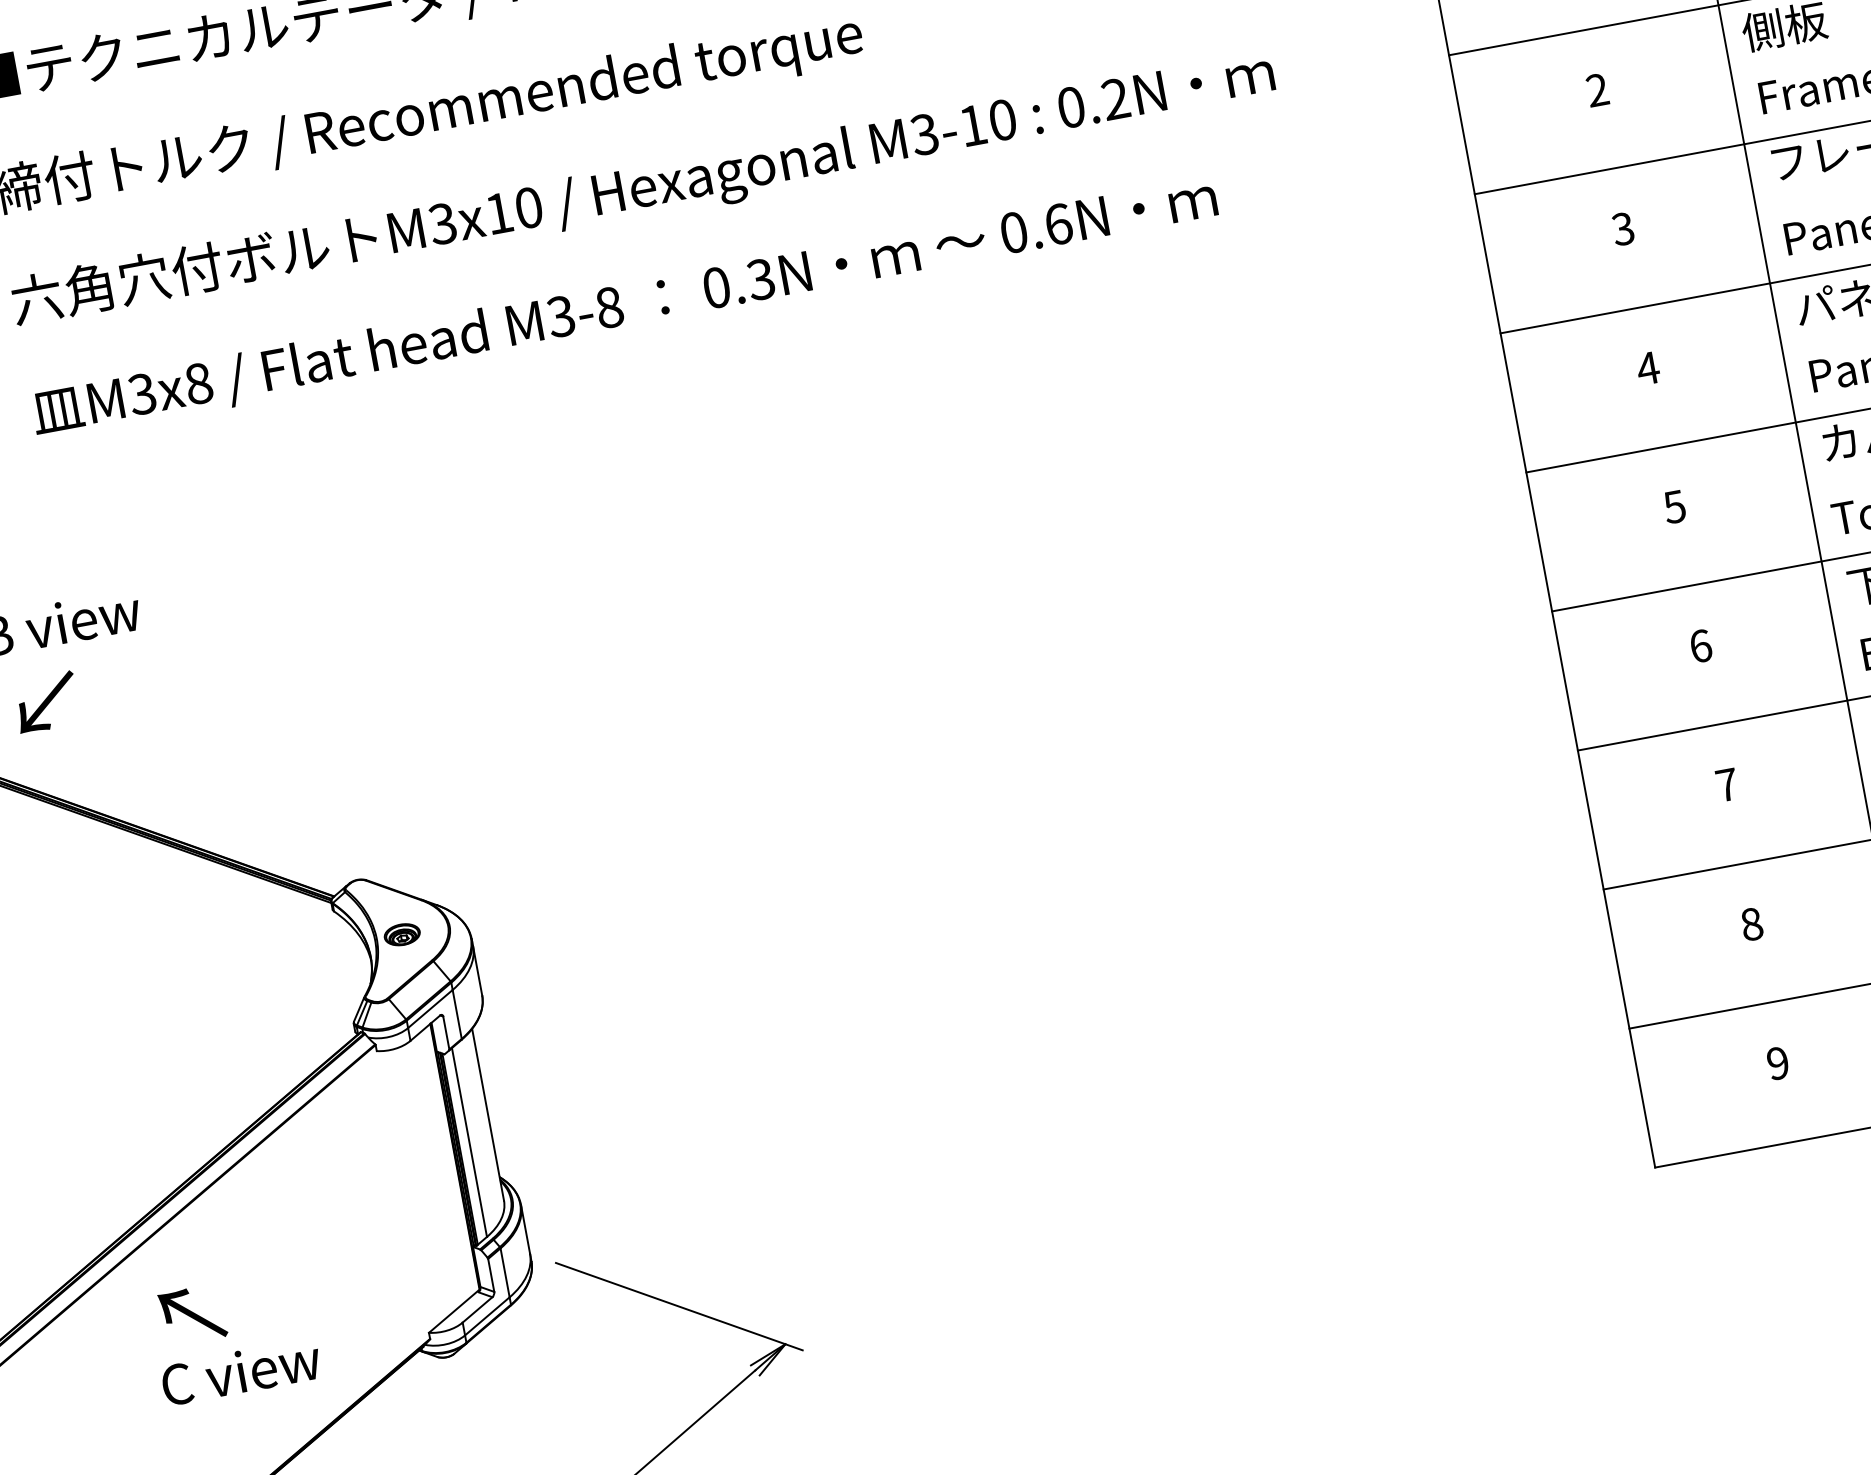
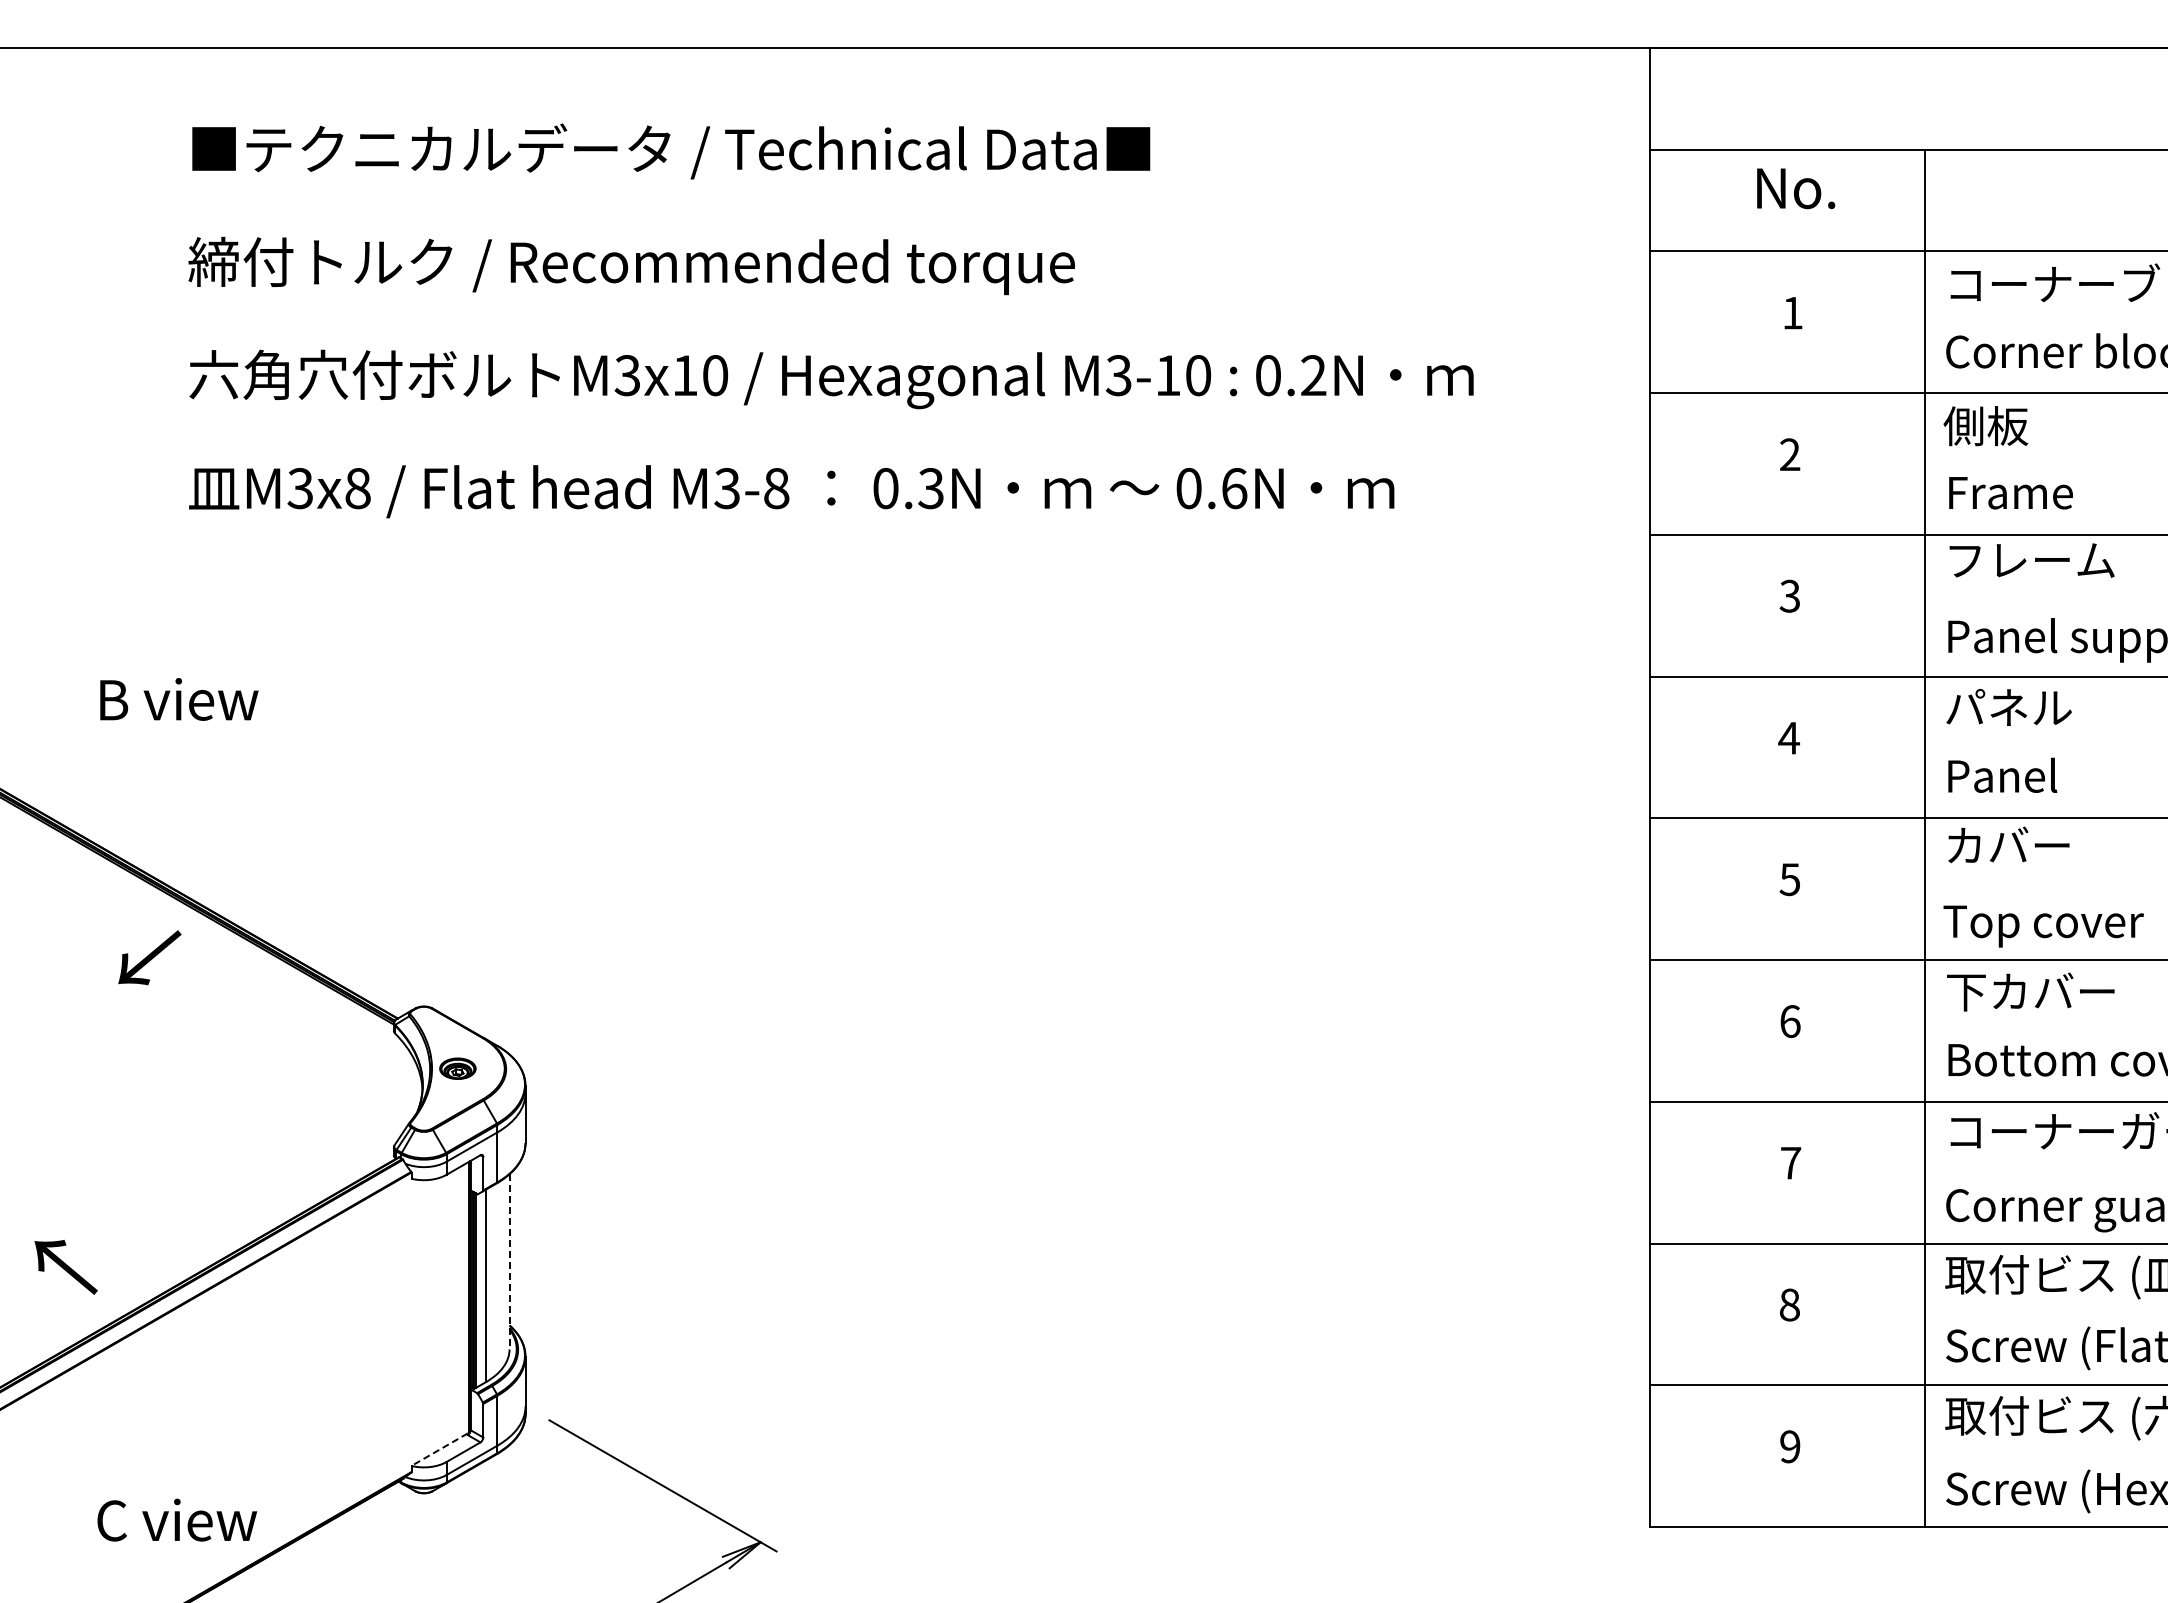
text: (46, 702) -> (149, 957), moved
line: (487, 1114) -> (509, 1261), solid -> dashed
line: (453, 1311) -> (439, 1449), solid -> dashed
text: (192, 1315) -> (65, 1267), moved
text: (241, 1371) -> (177, 1519), moved

